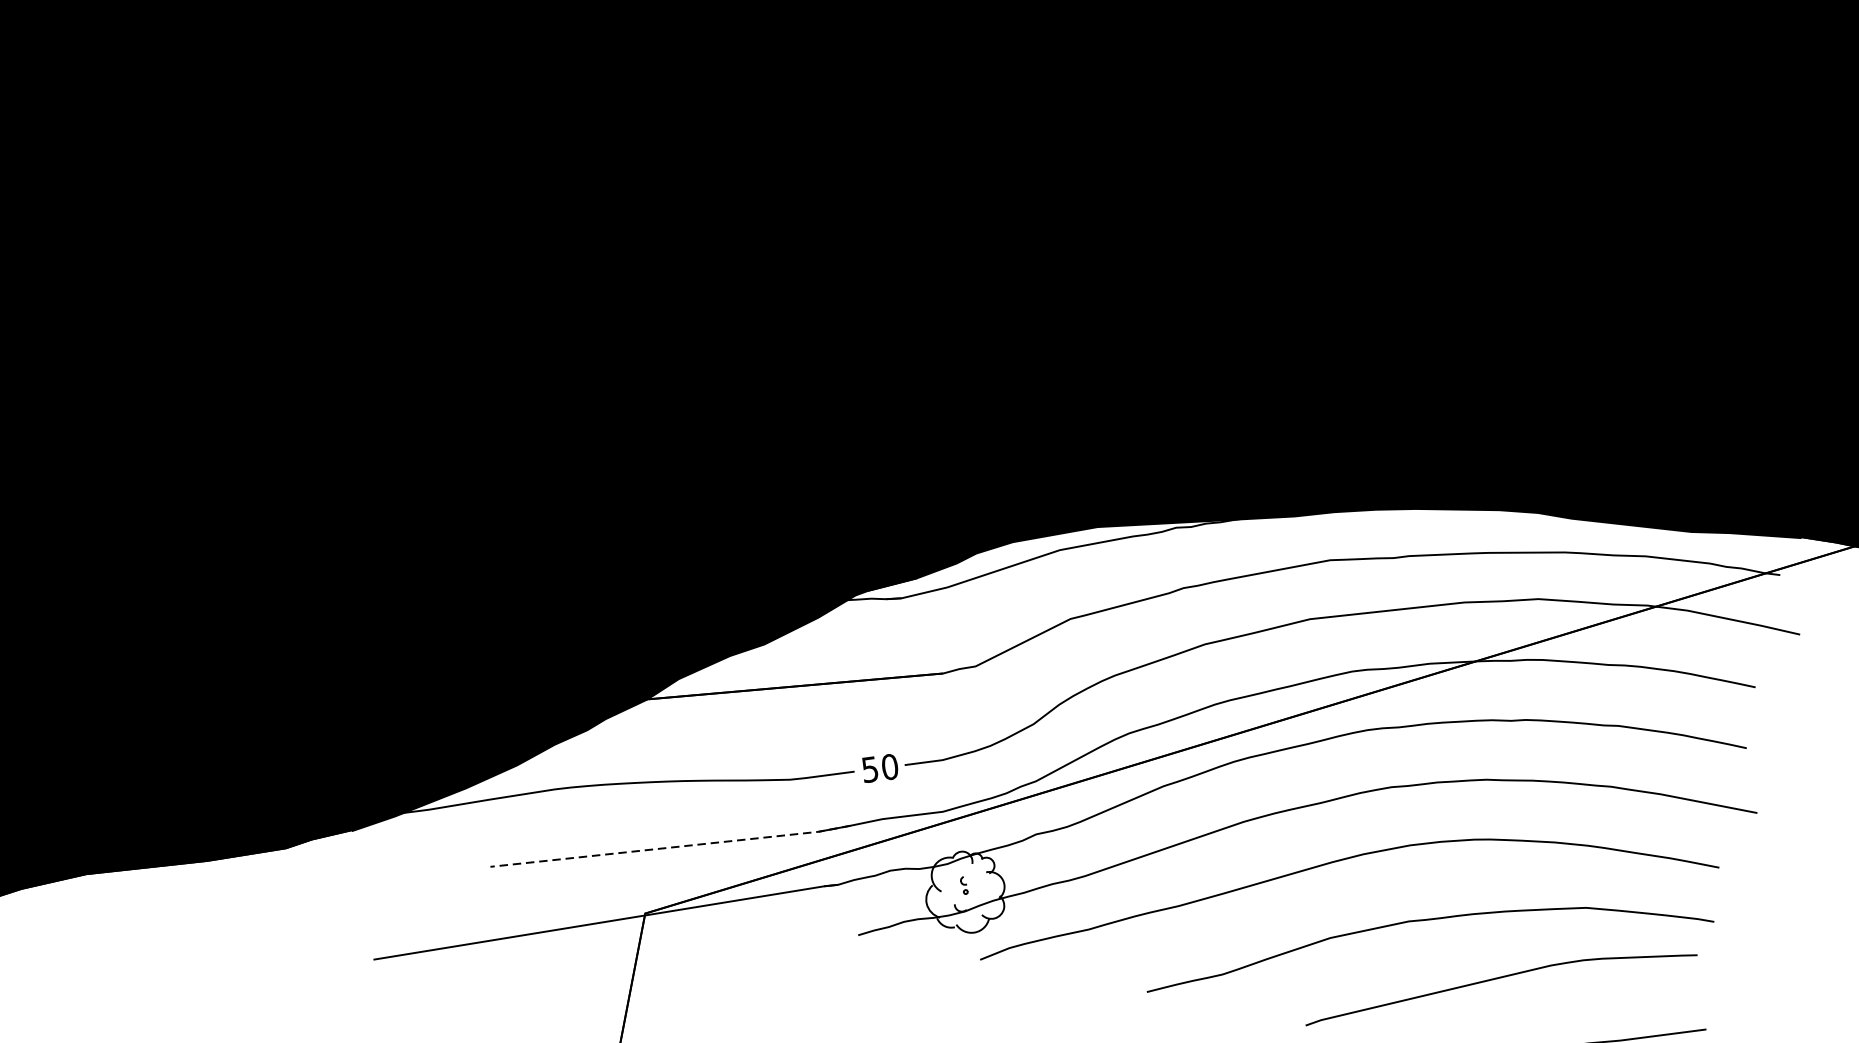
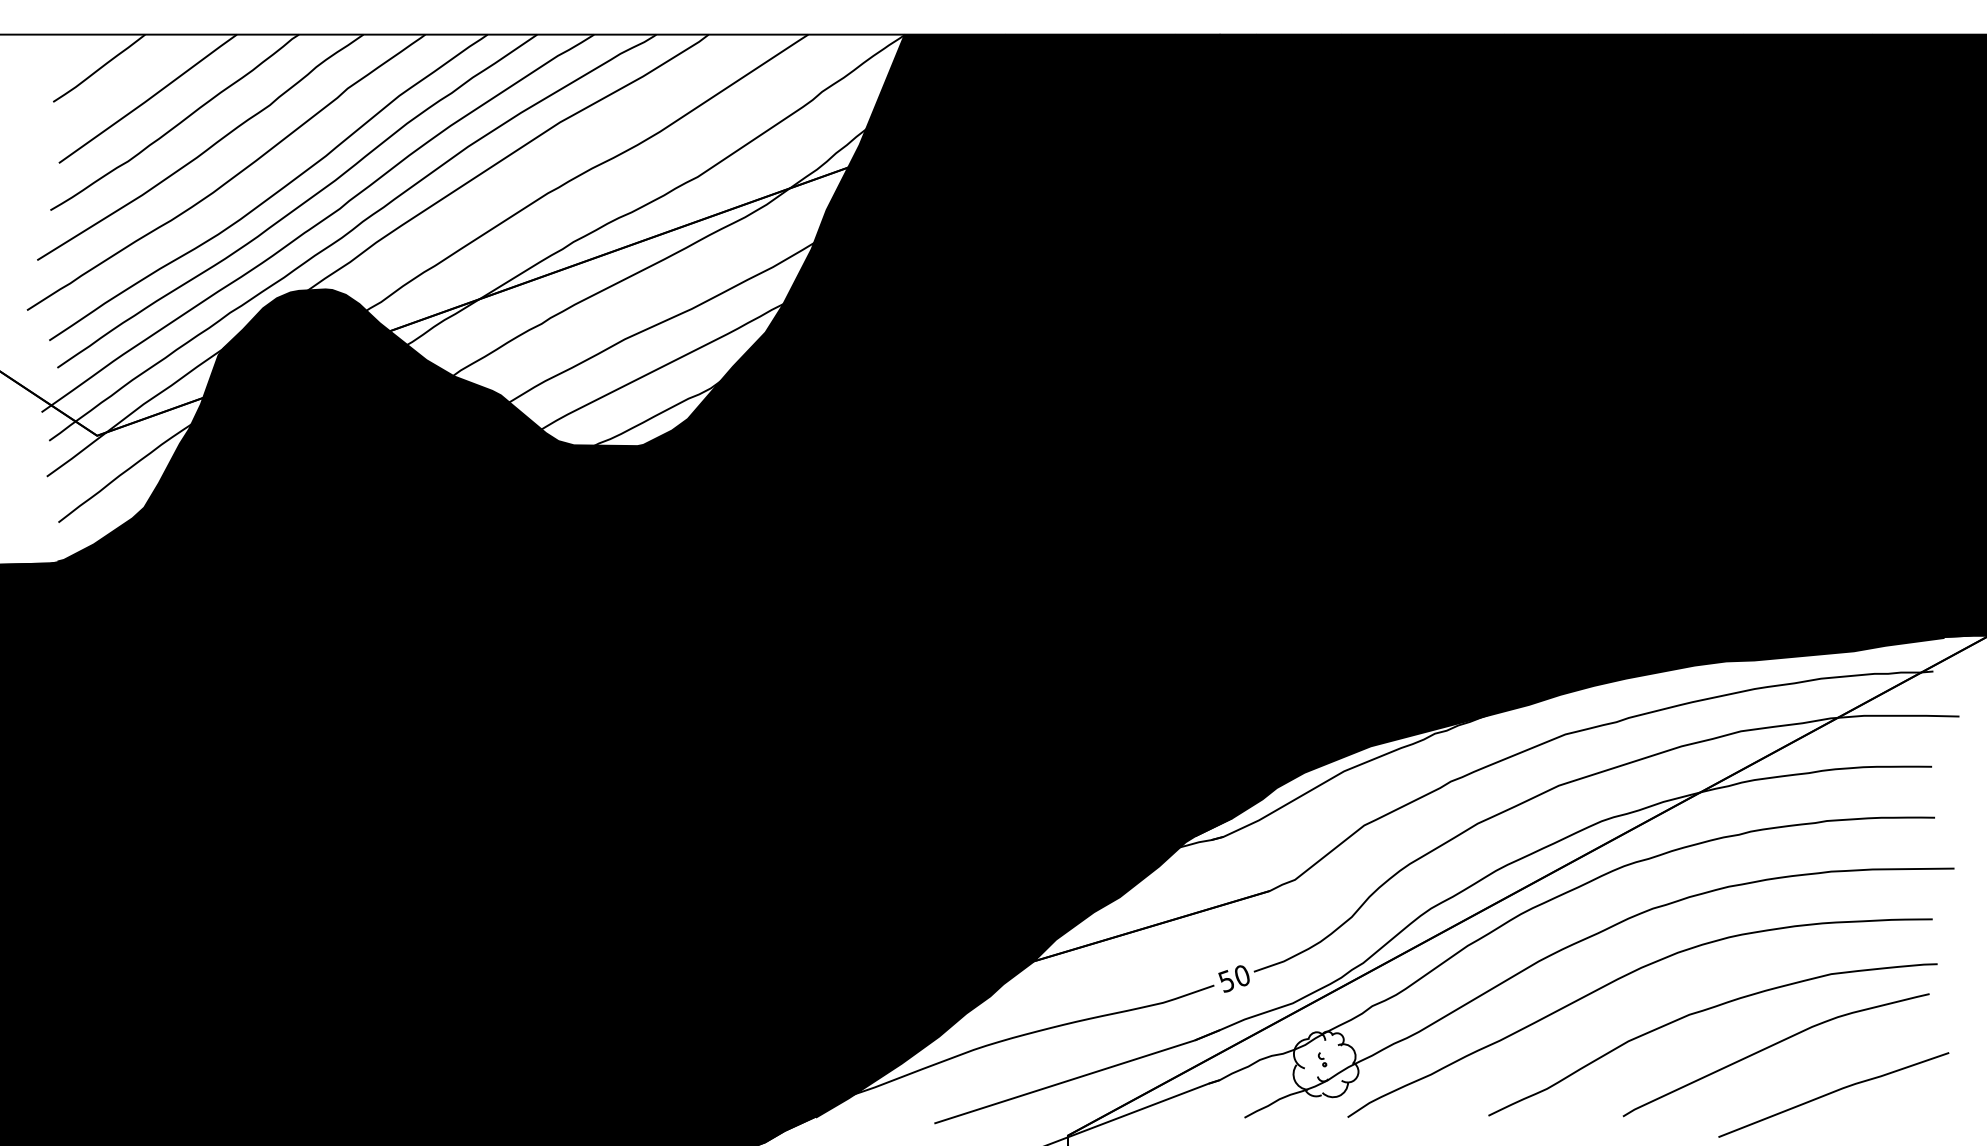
line: (670, 847) -> (1077, 1077), dashed -> solid

